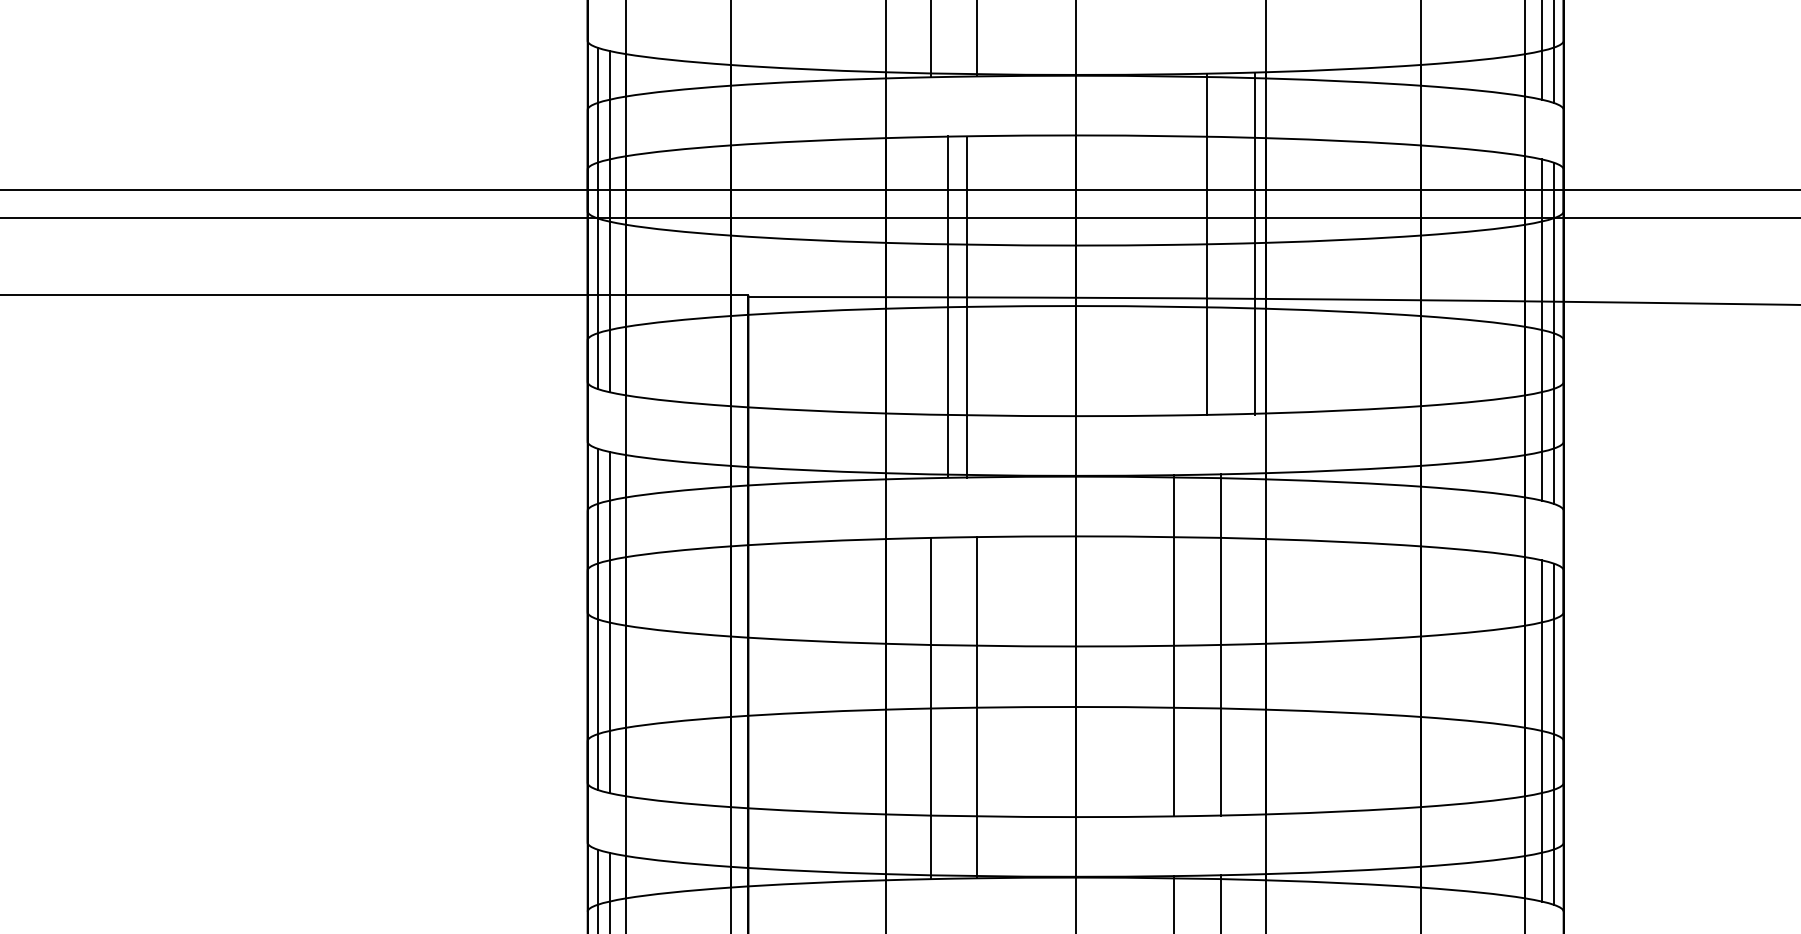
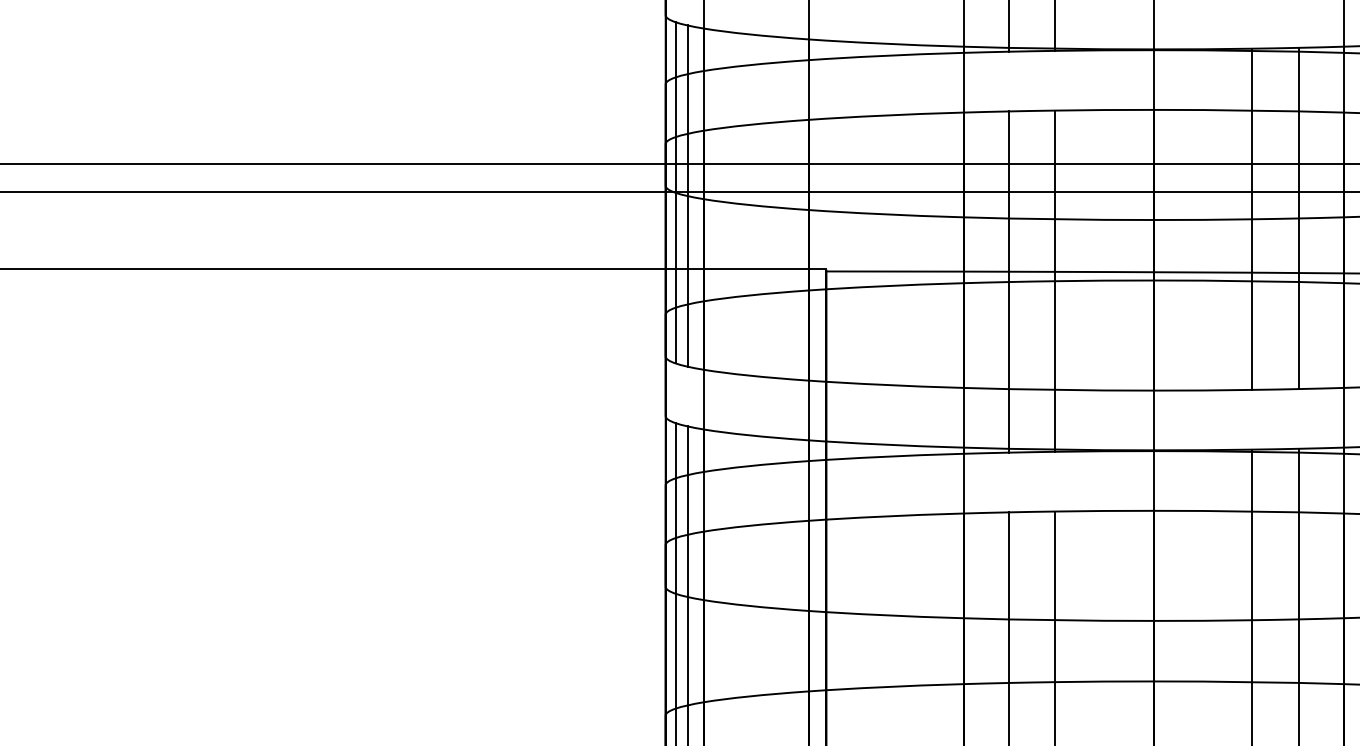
line: (1254, 243) -> (1298, 217), moved
line: (1207, 244) -> (1252, 218), moved
line: (948, 306) -> (1055, 280), moved
line: (966, 307) -> (1008, 281), moved

